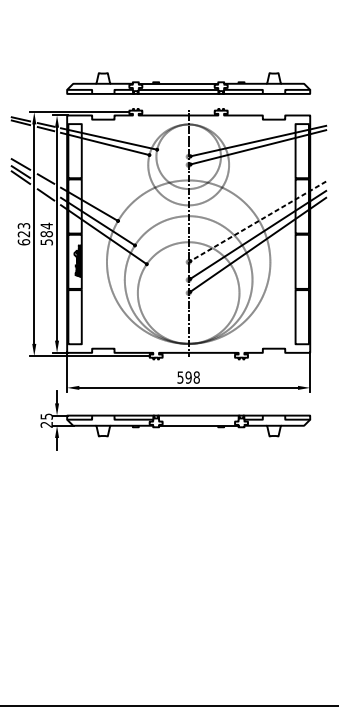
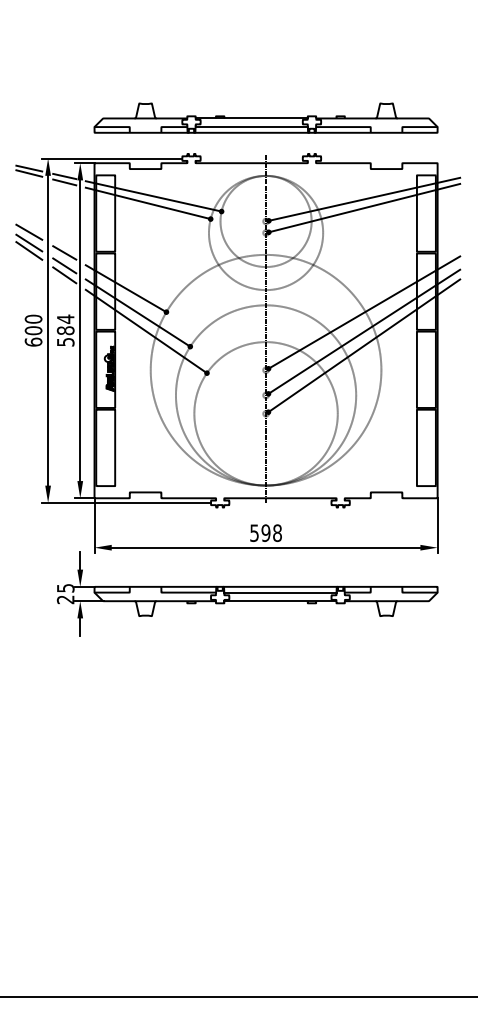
line: (45, 187) -> (64, 265), added
line: (257, 221) -> (363, 312), dashed -> solid
text: (23, 229) -> (33, 324), 623 -> 600
line: (198, 419) -> (280, 592), added

